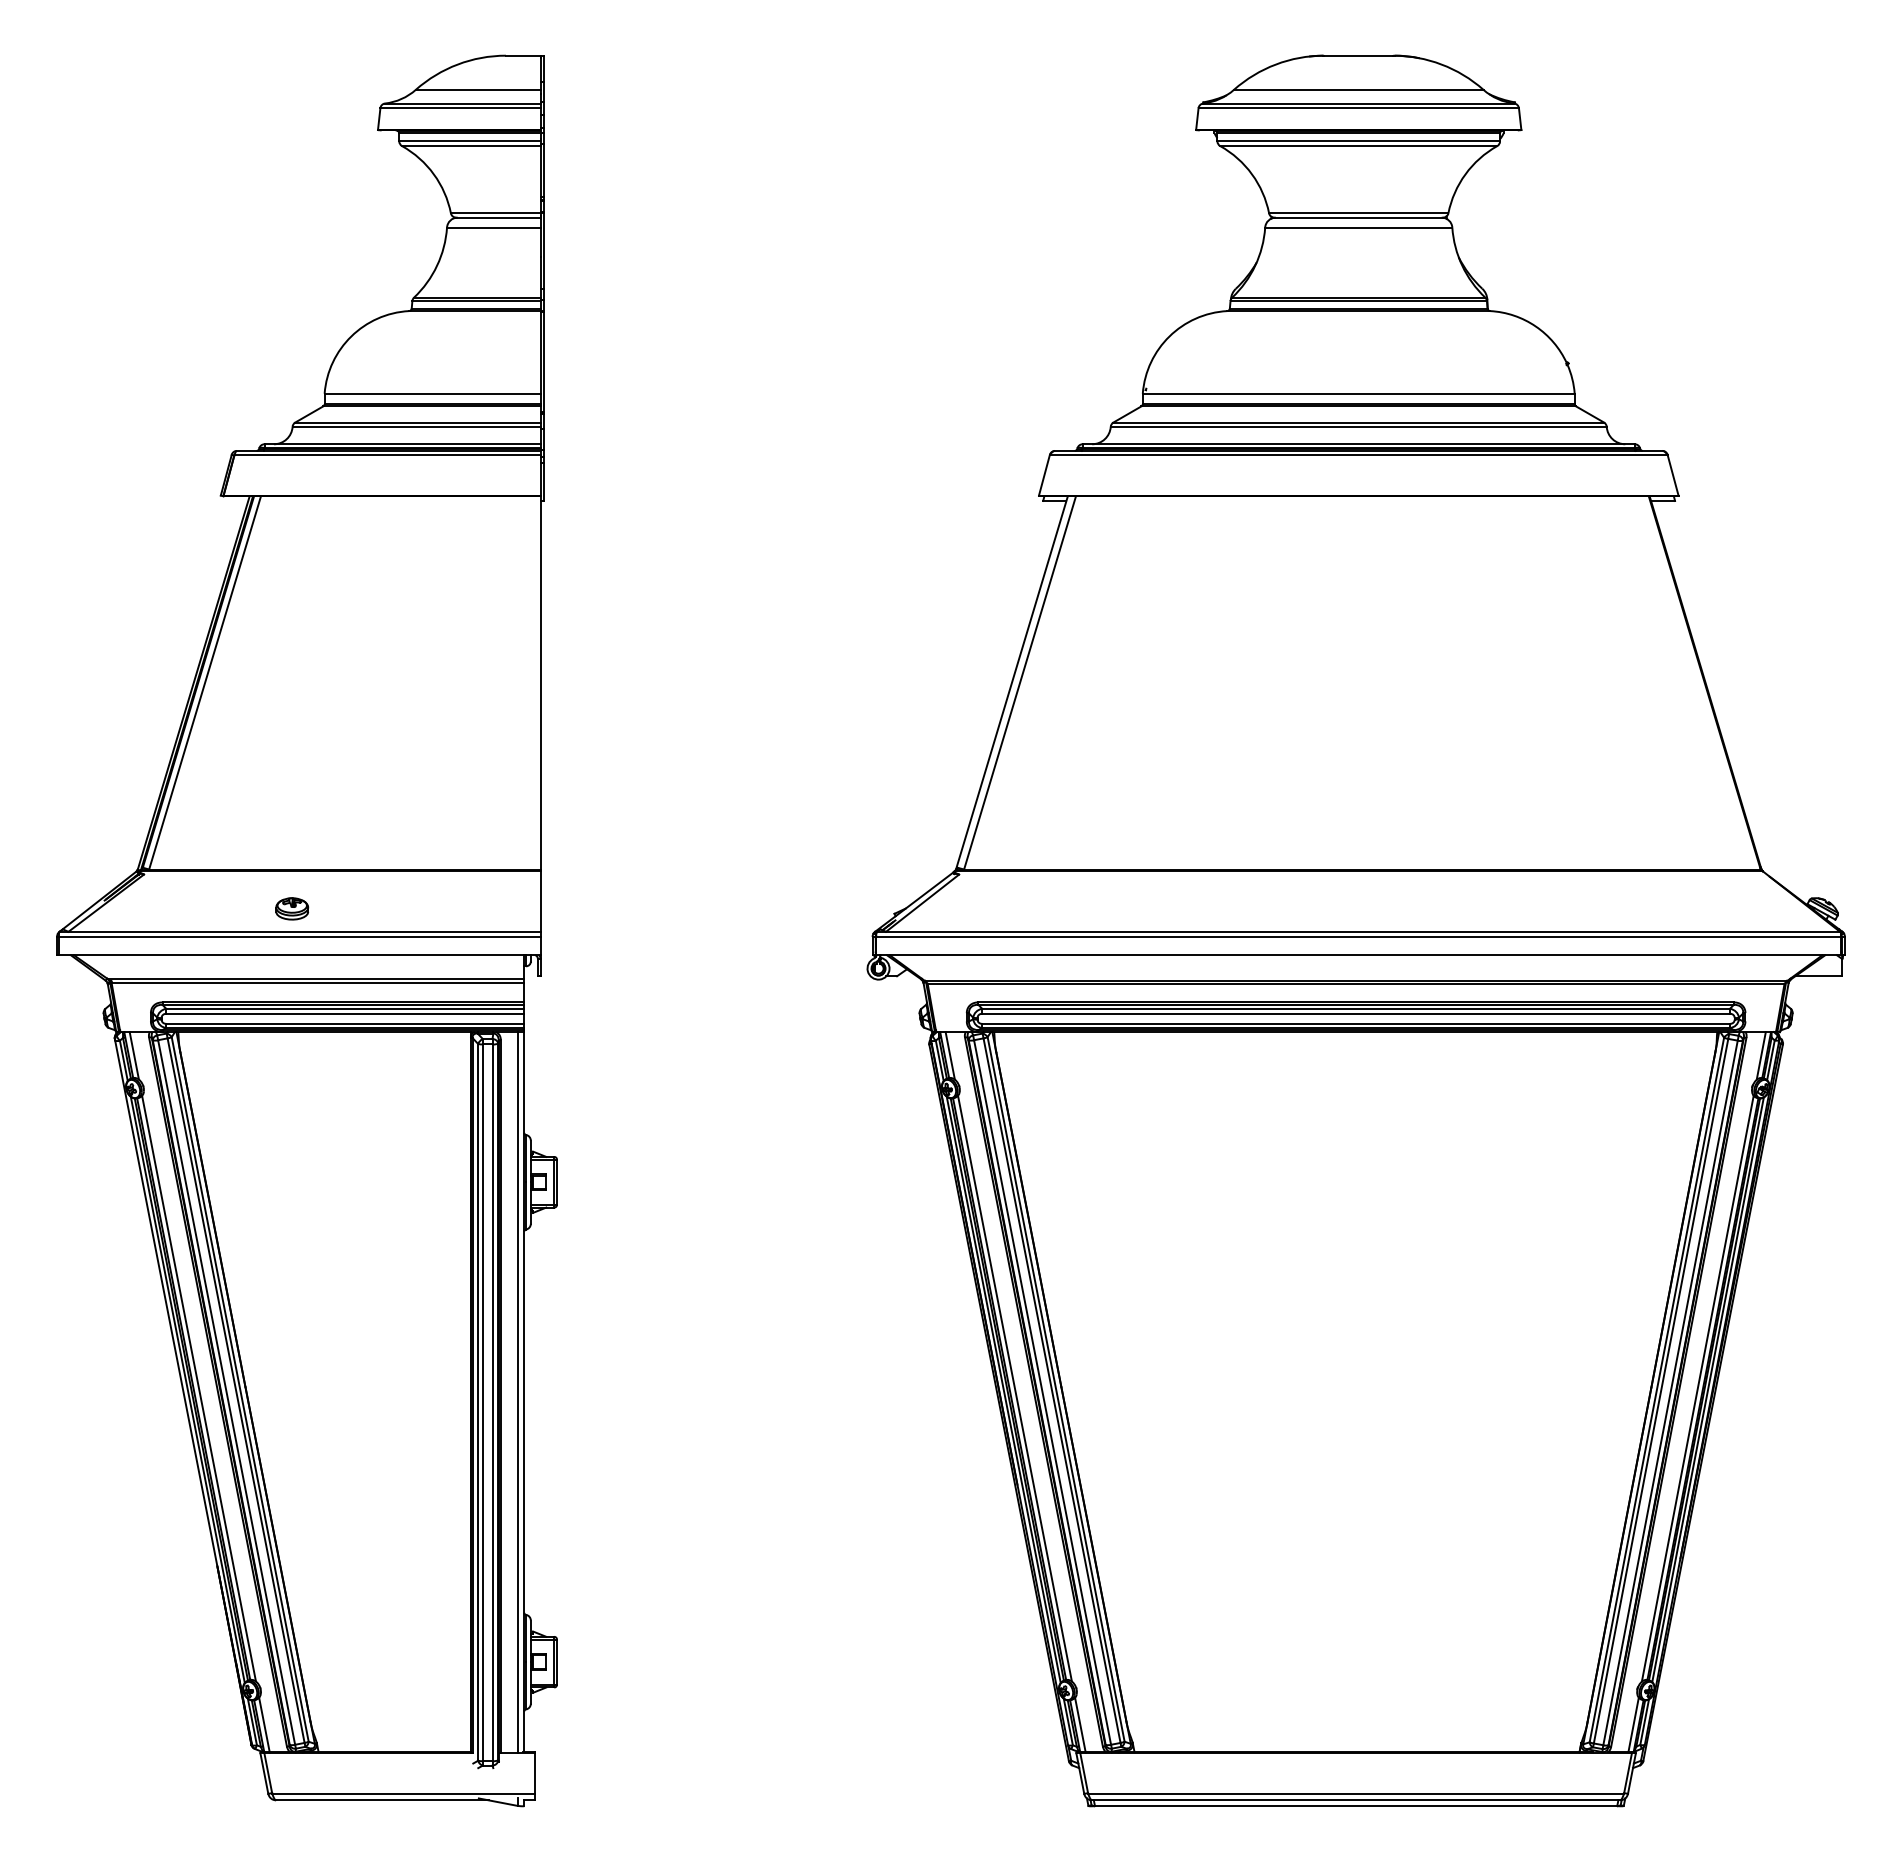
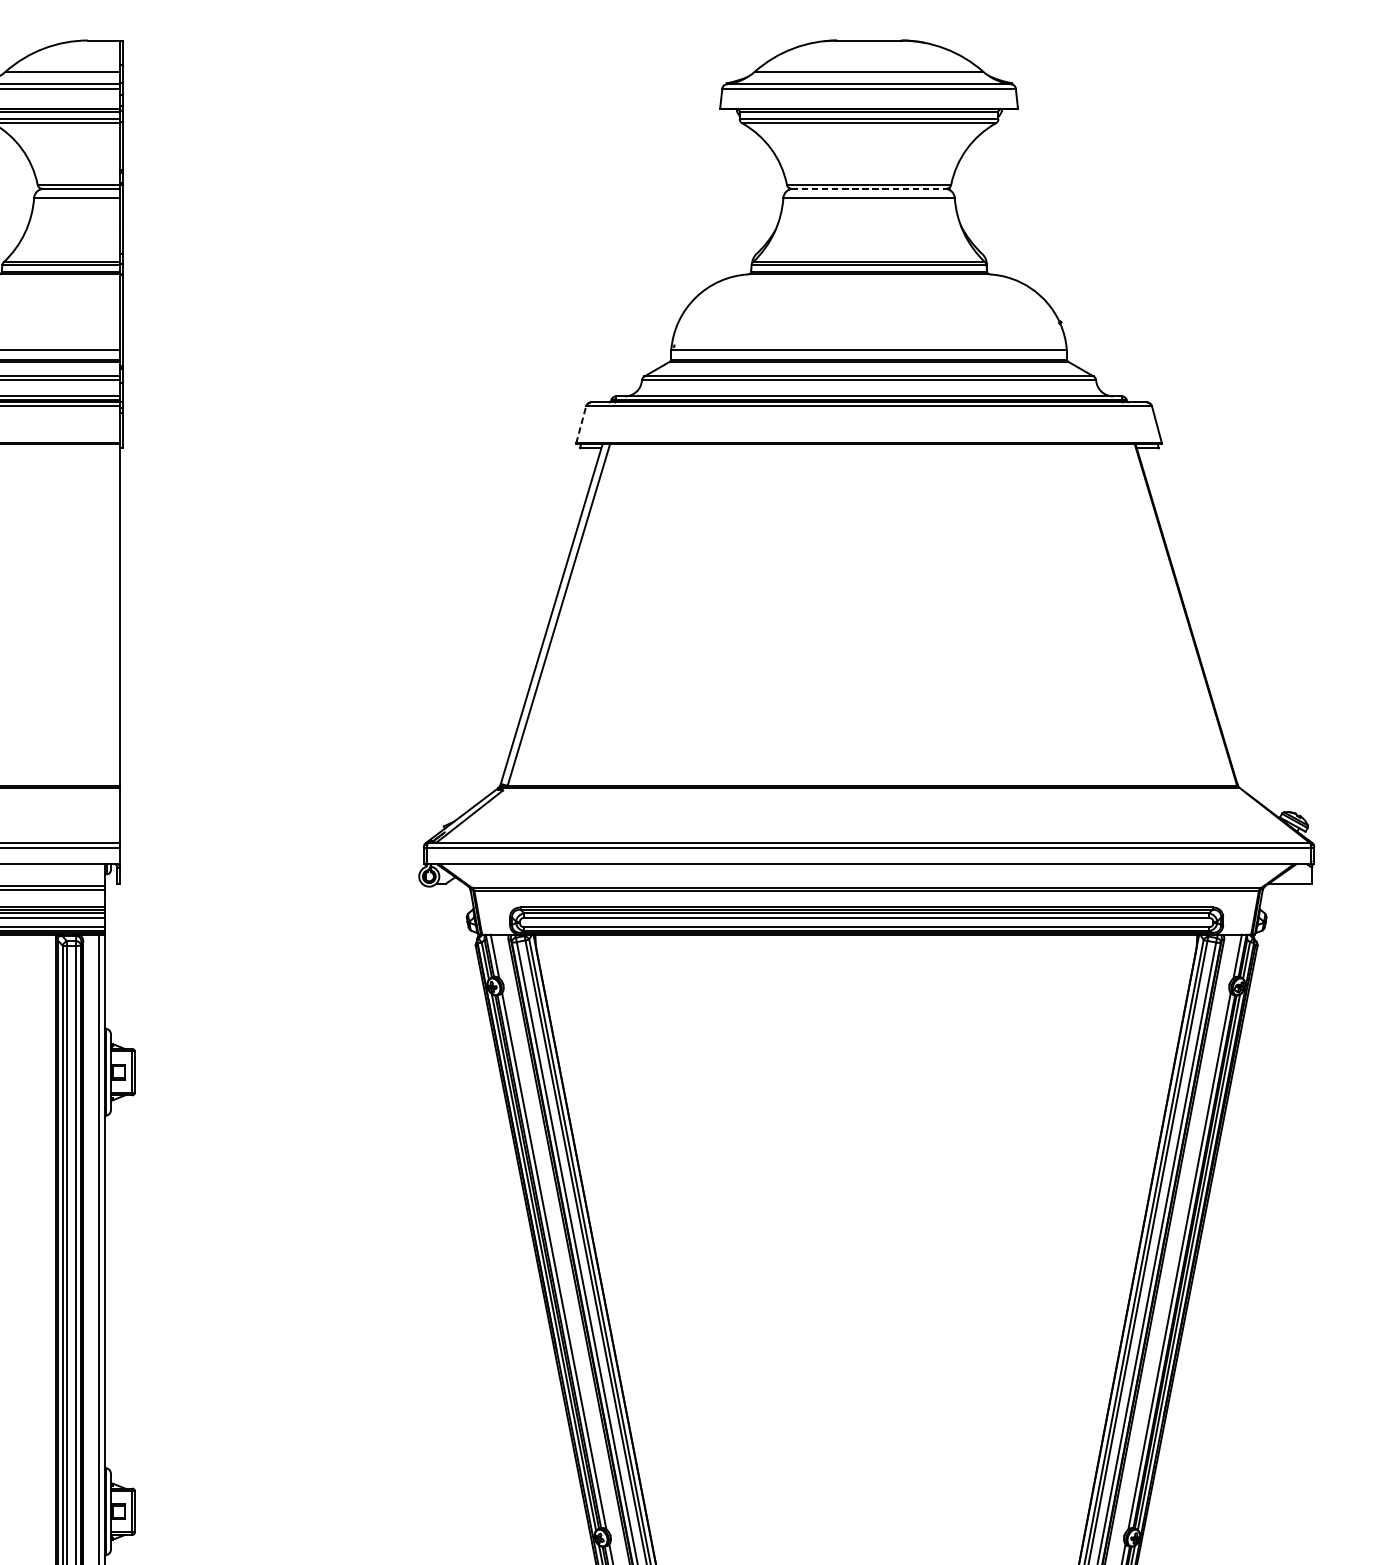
line: (1359, 217) -> (869, 188), solid -> dashed
line: (1044, 474) -> (581, 424), solid -> dashed

